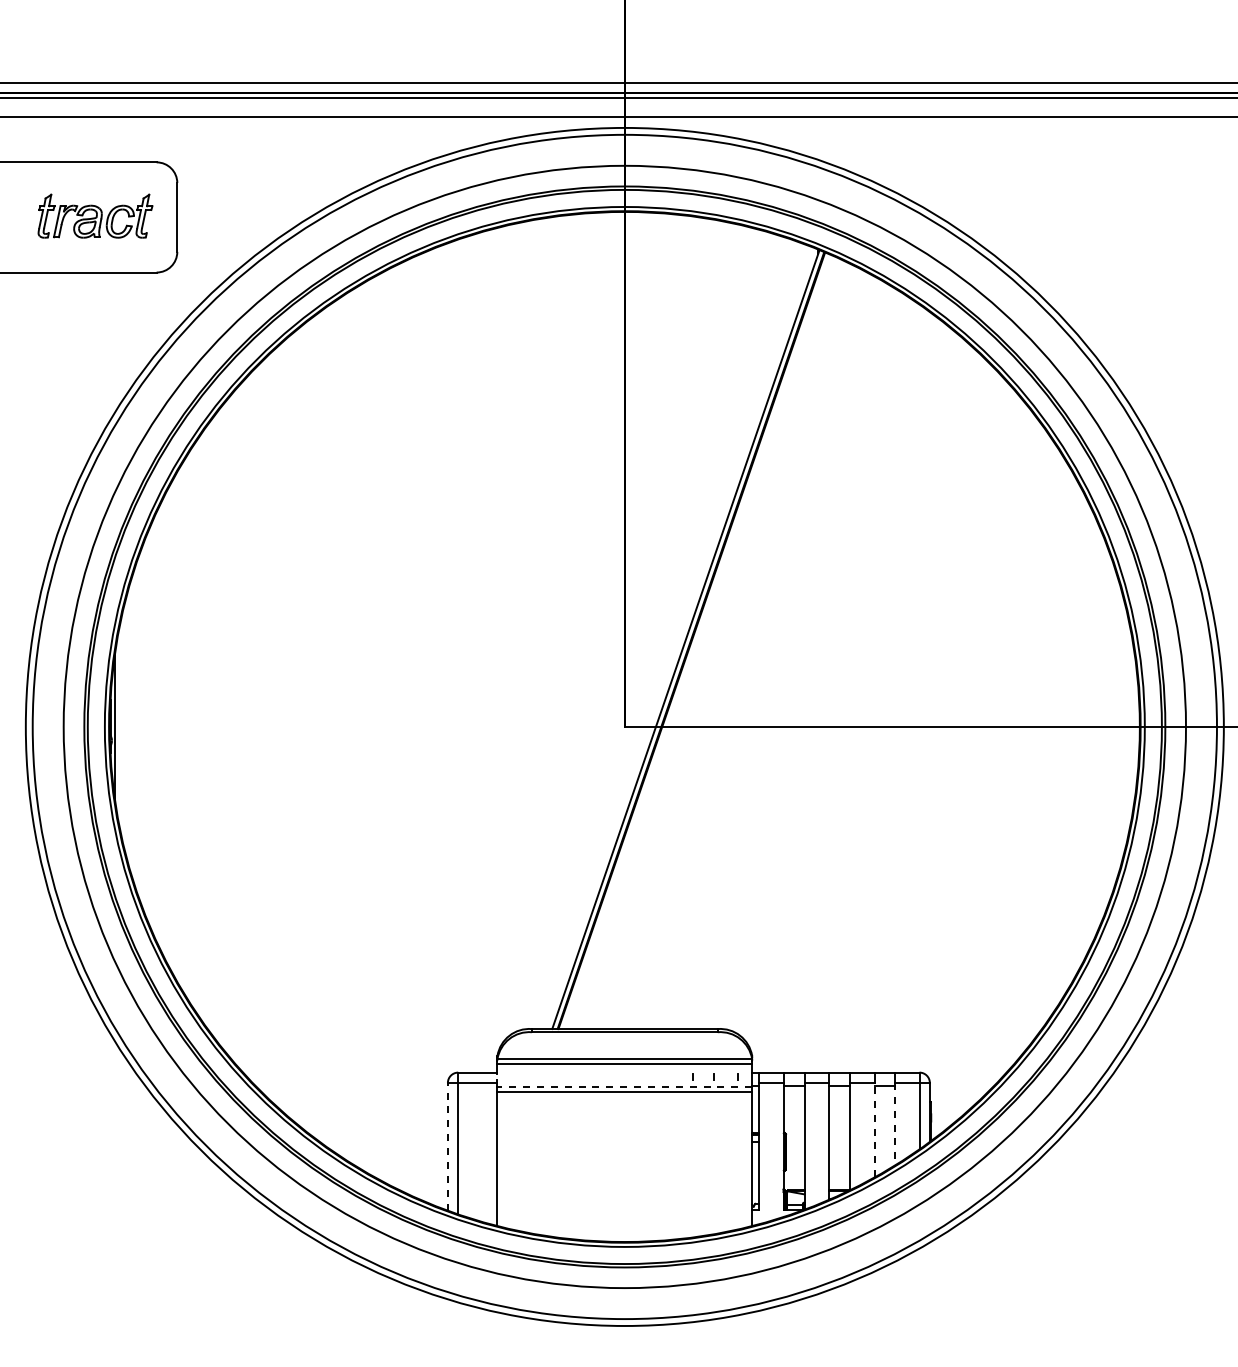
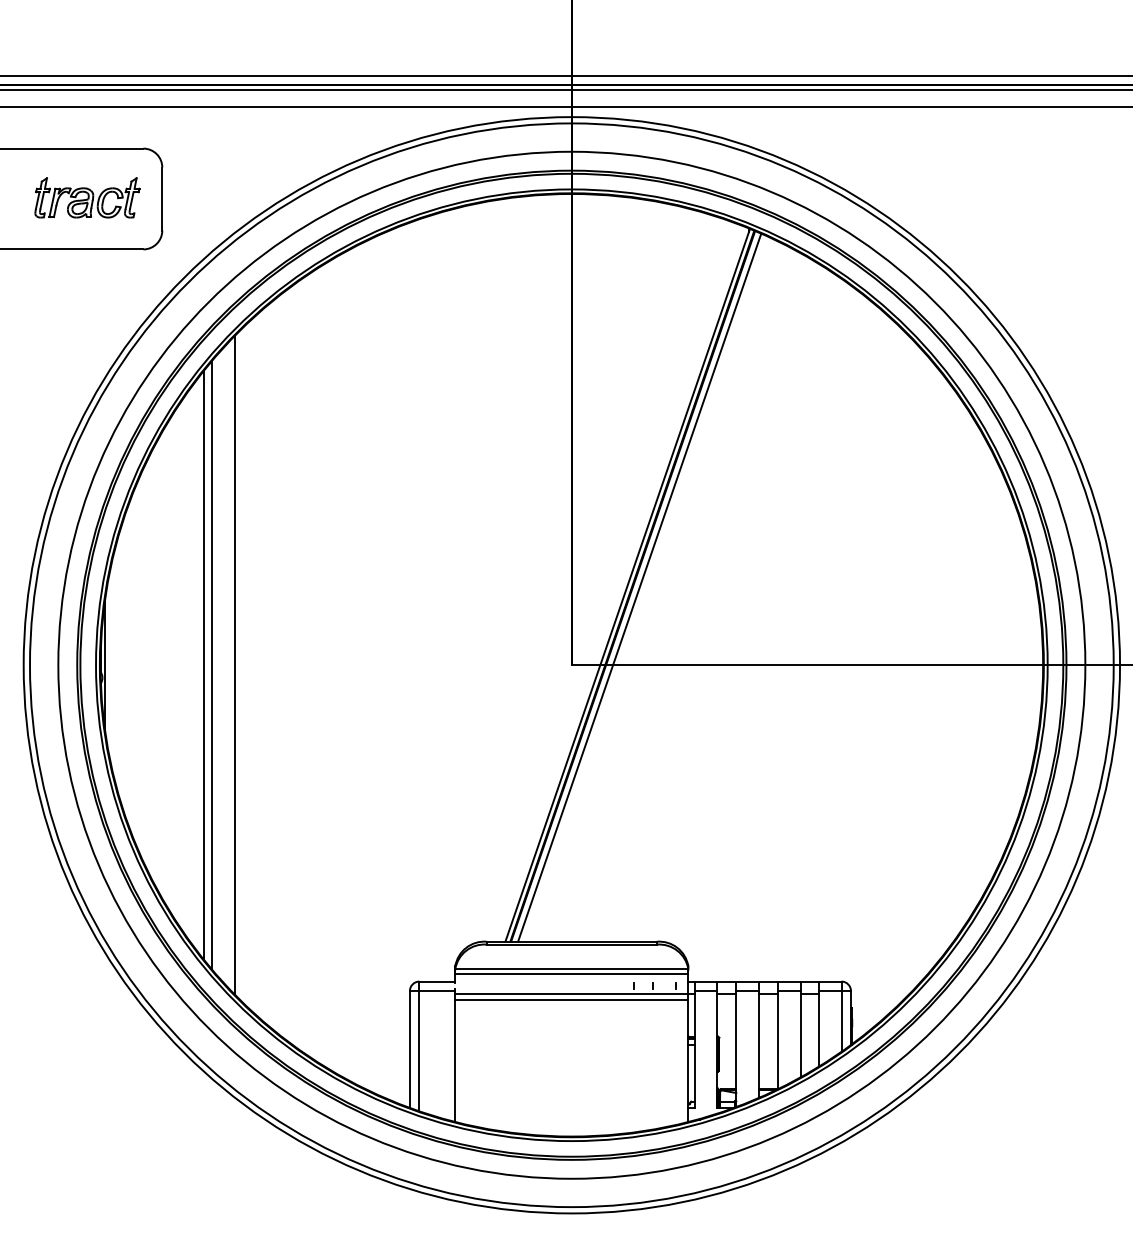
line: (698, 642) -> (639, 587), added
line: (223, 726) -> (204, 664), added
line: (231, 726) -> (211, 664), added
line: (256, 726) -> (234, 664), added
line: (624, 1086) -> (571, 994), dashed -> solid
line: (895, 1124) -> (819, 1029), dashed -> solid
line: (874, 1129) -> (800, 1033), dashed -> solid
line: (447, 1146) -> (409, 1049), dashed -> solid

